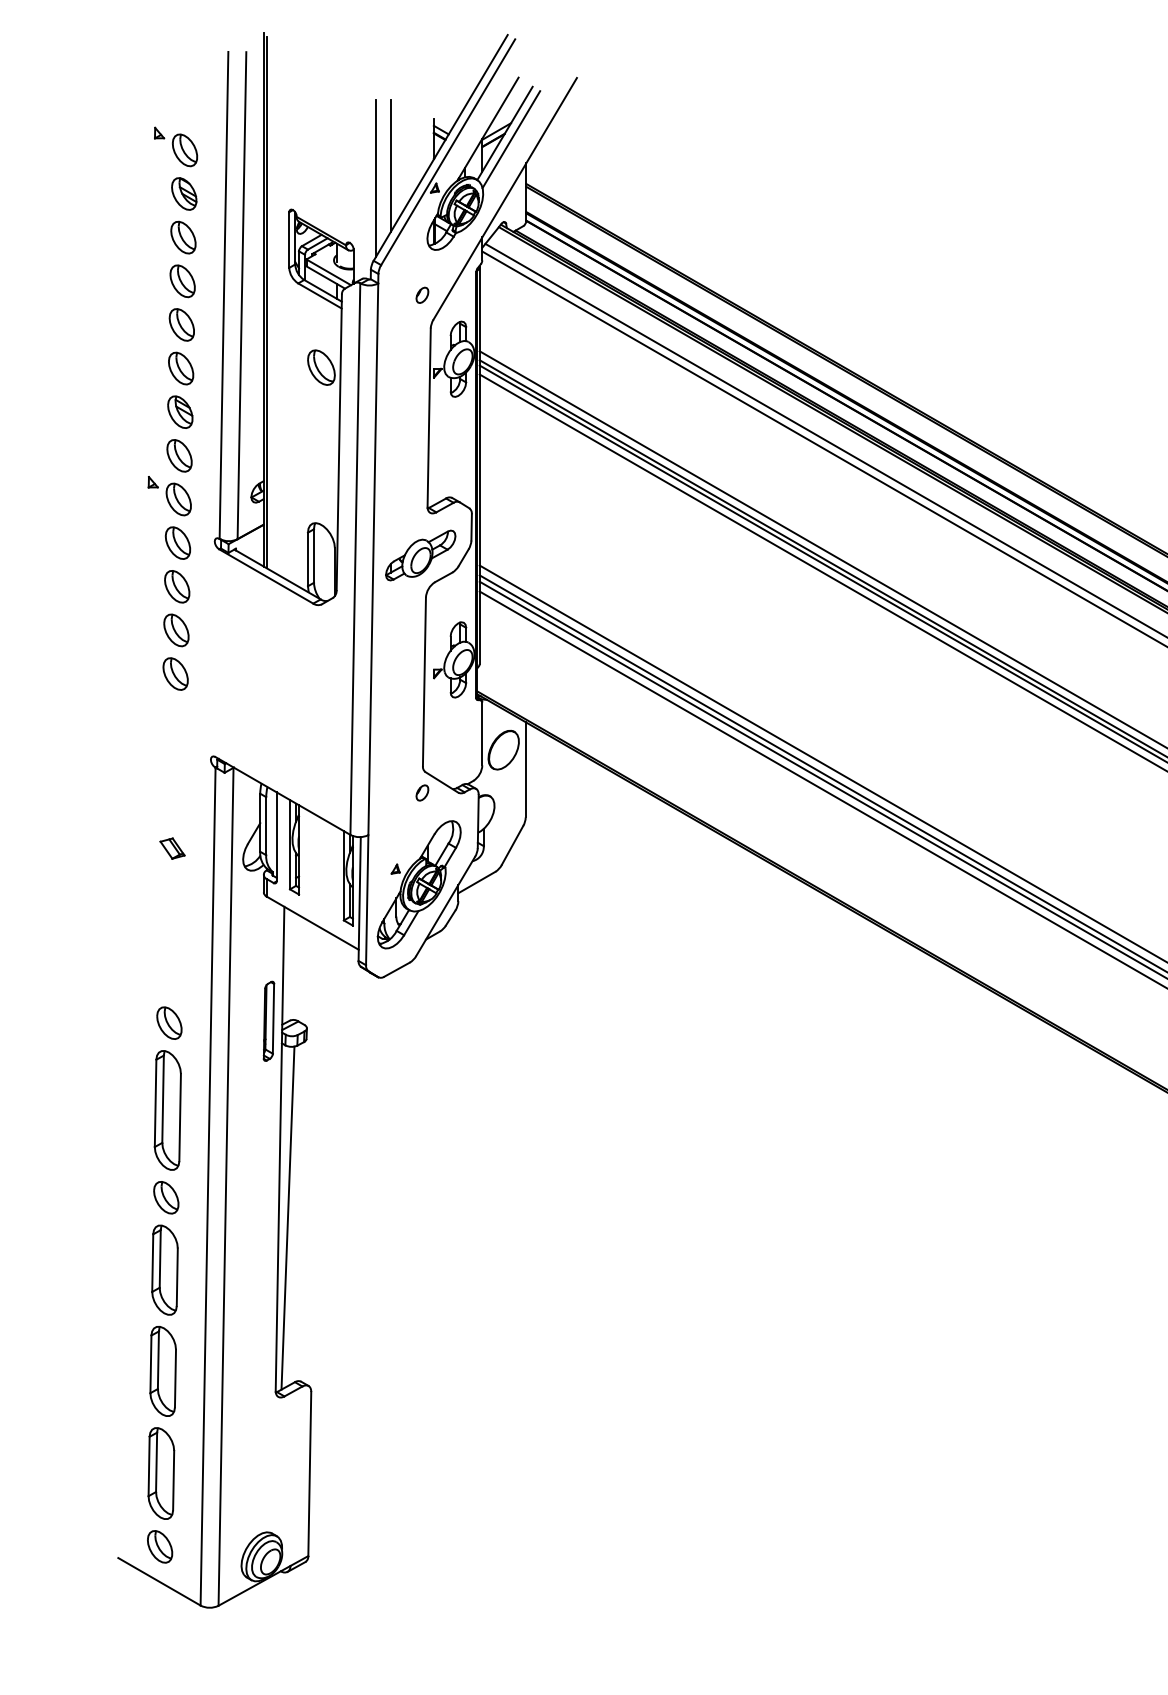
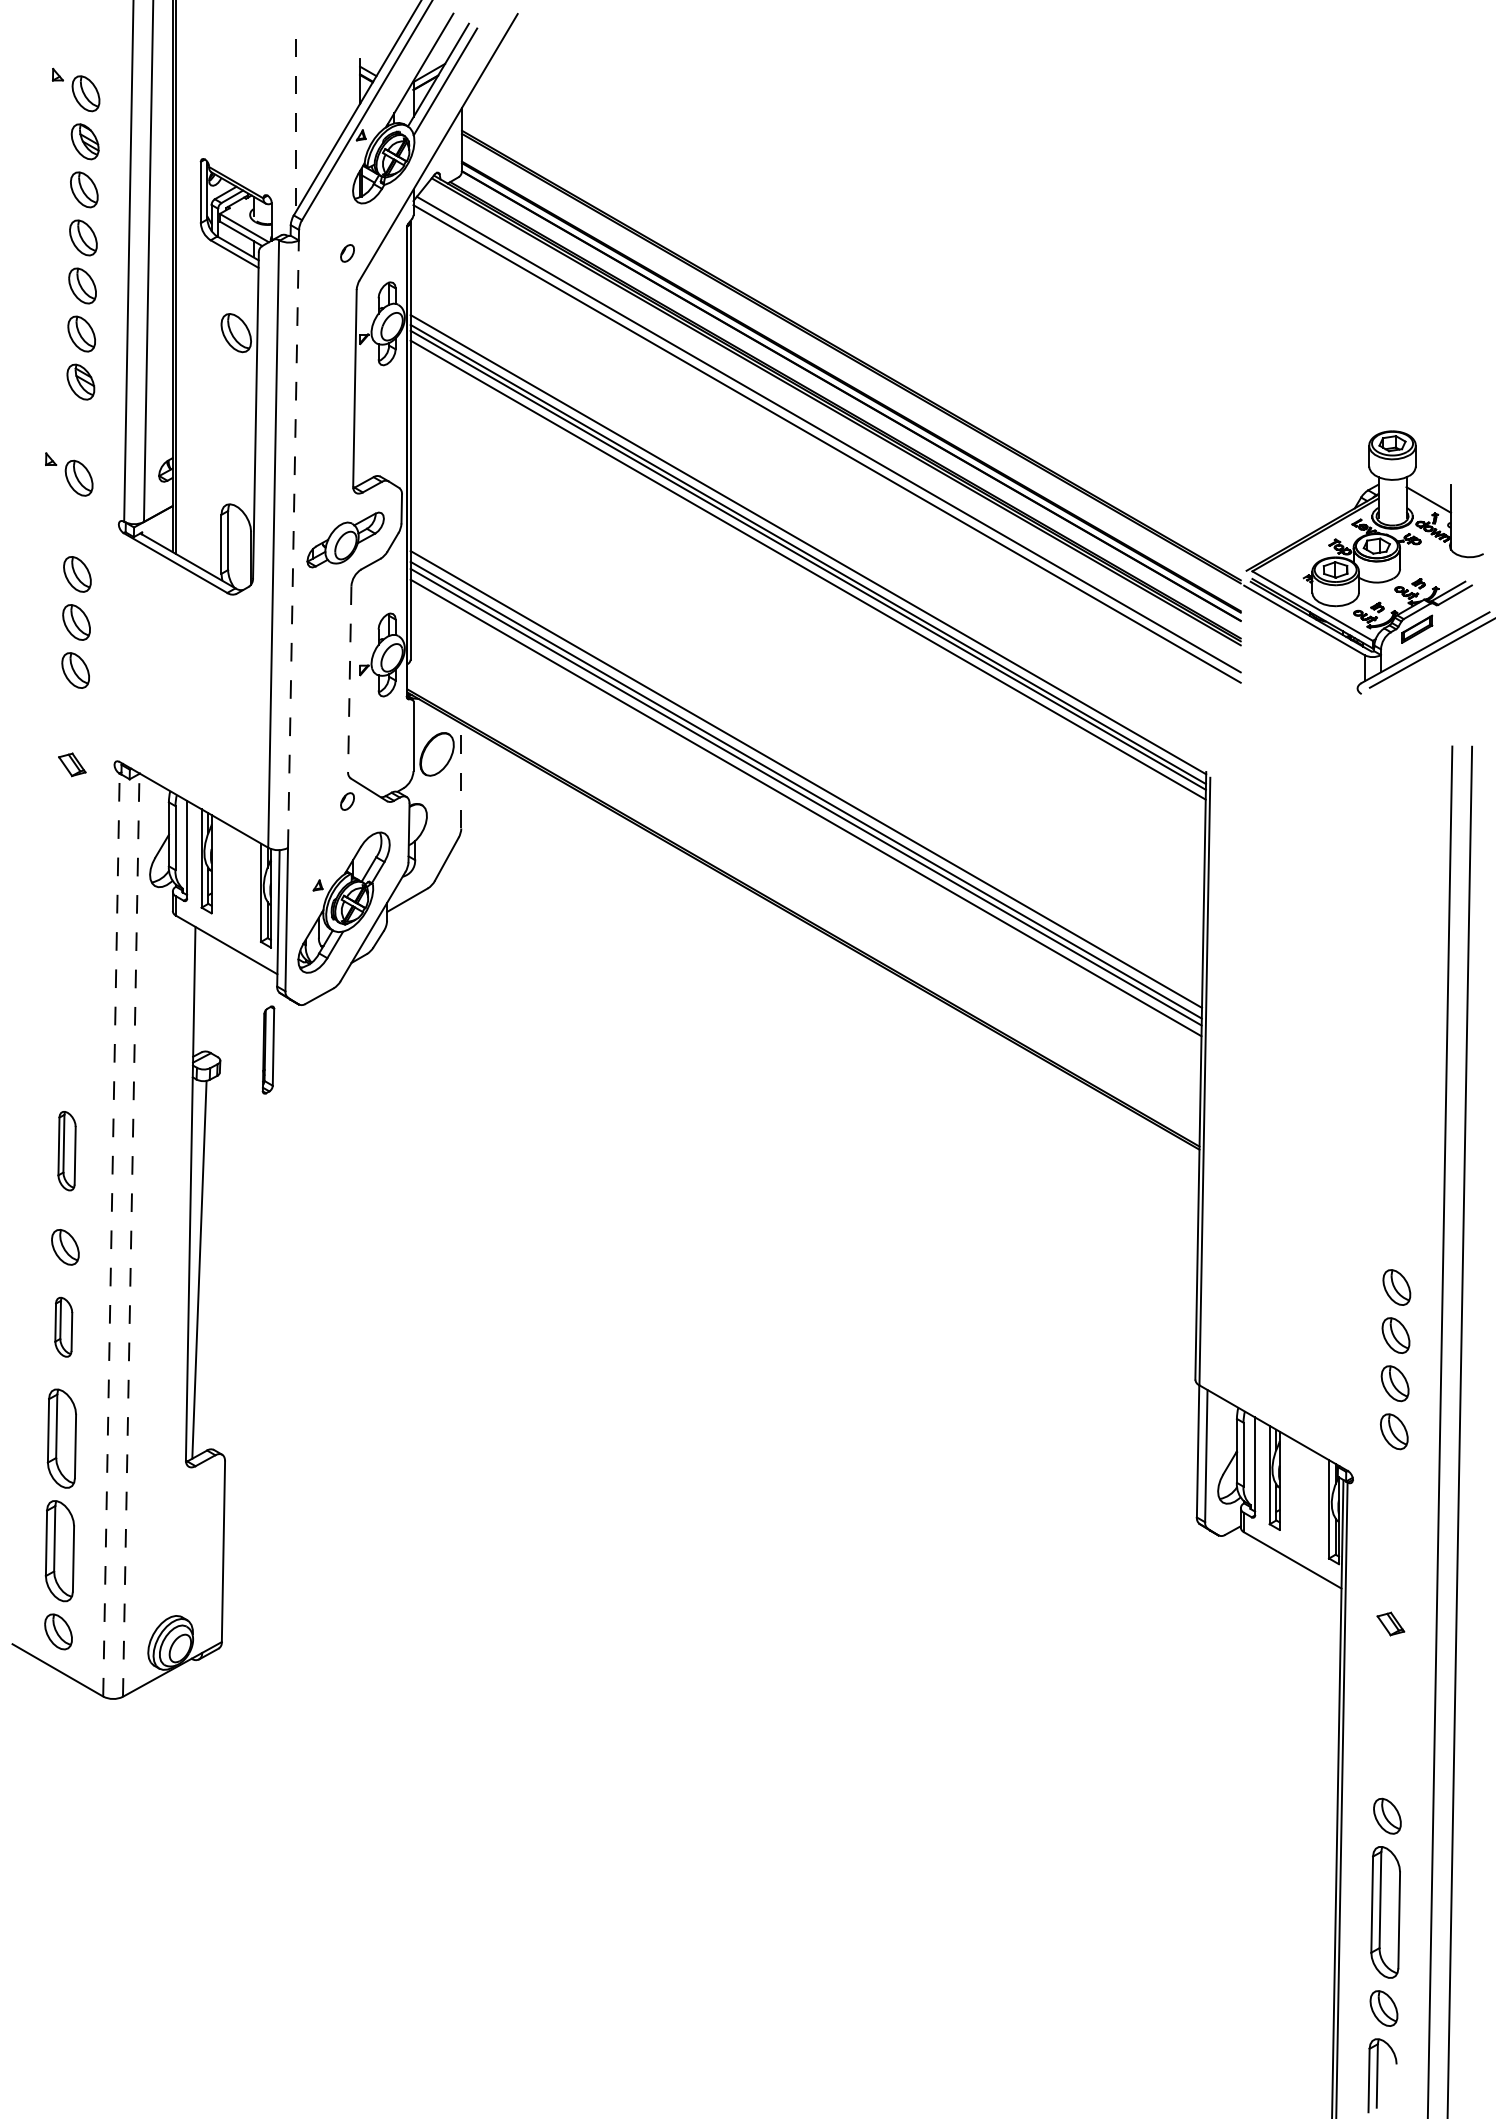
line: (390, 165) -> (312, 110), removed
line: (376, 179) -> (296, 125), solid -> dashed
part: (179, 455) -> (79, 429), removed
part: (178, 543) -> (78, 526), removed
line: (373, 559) -> (293, 544), solid -> dashed
line: (424, 682) -> (349, 679), solid -> dashed
line: (525, 769) -> (461, 775), solid -> dashed
part: (172, 848) -> (72, 764), moved
part: (268, 1020) -> (268, 1049), moved
part: (169, 1022) -> (68, 1054), removed
part: (167, 1109) -> (66, 1150), size x0.6
line: (208, 1186) -> (111, 1235), solid -> dashed
line: (226, 1186) -> (131, 1235), solid -> dashed
part: (164, 1270) -> (63, 1327), size x0.6

